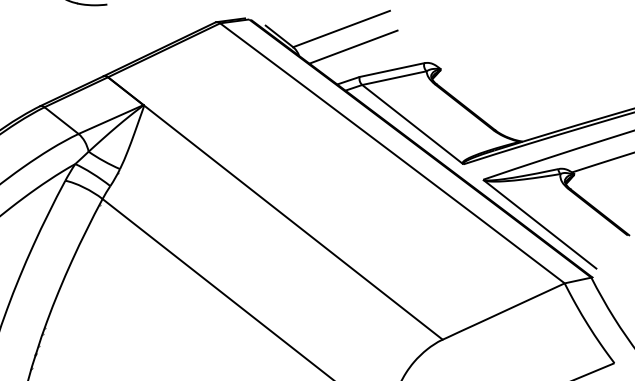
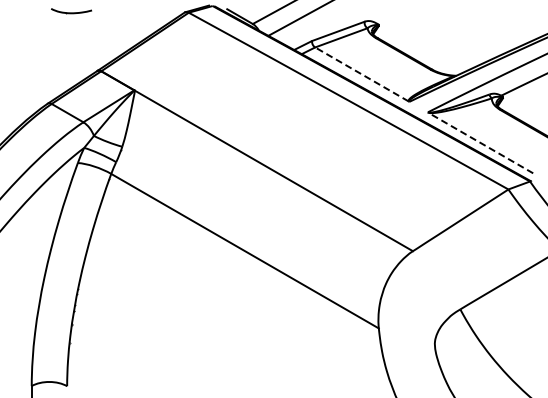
line: (411, 124) -> (361, 74), solid -> dashed
line: (539, 223) -> (480, 142), solid -> dashed

